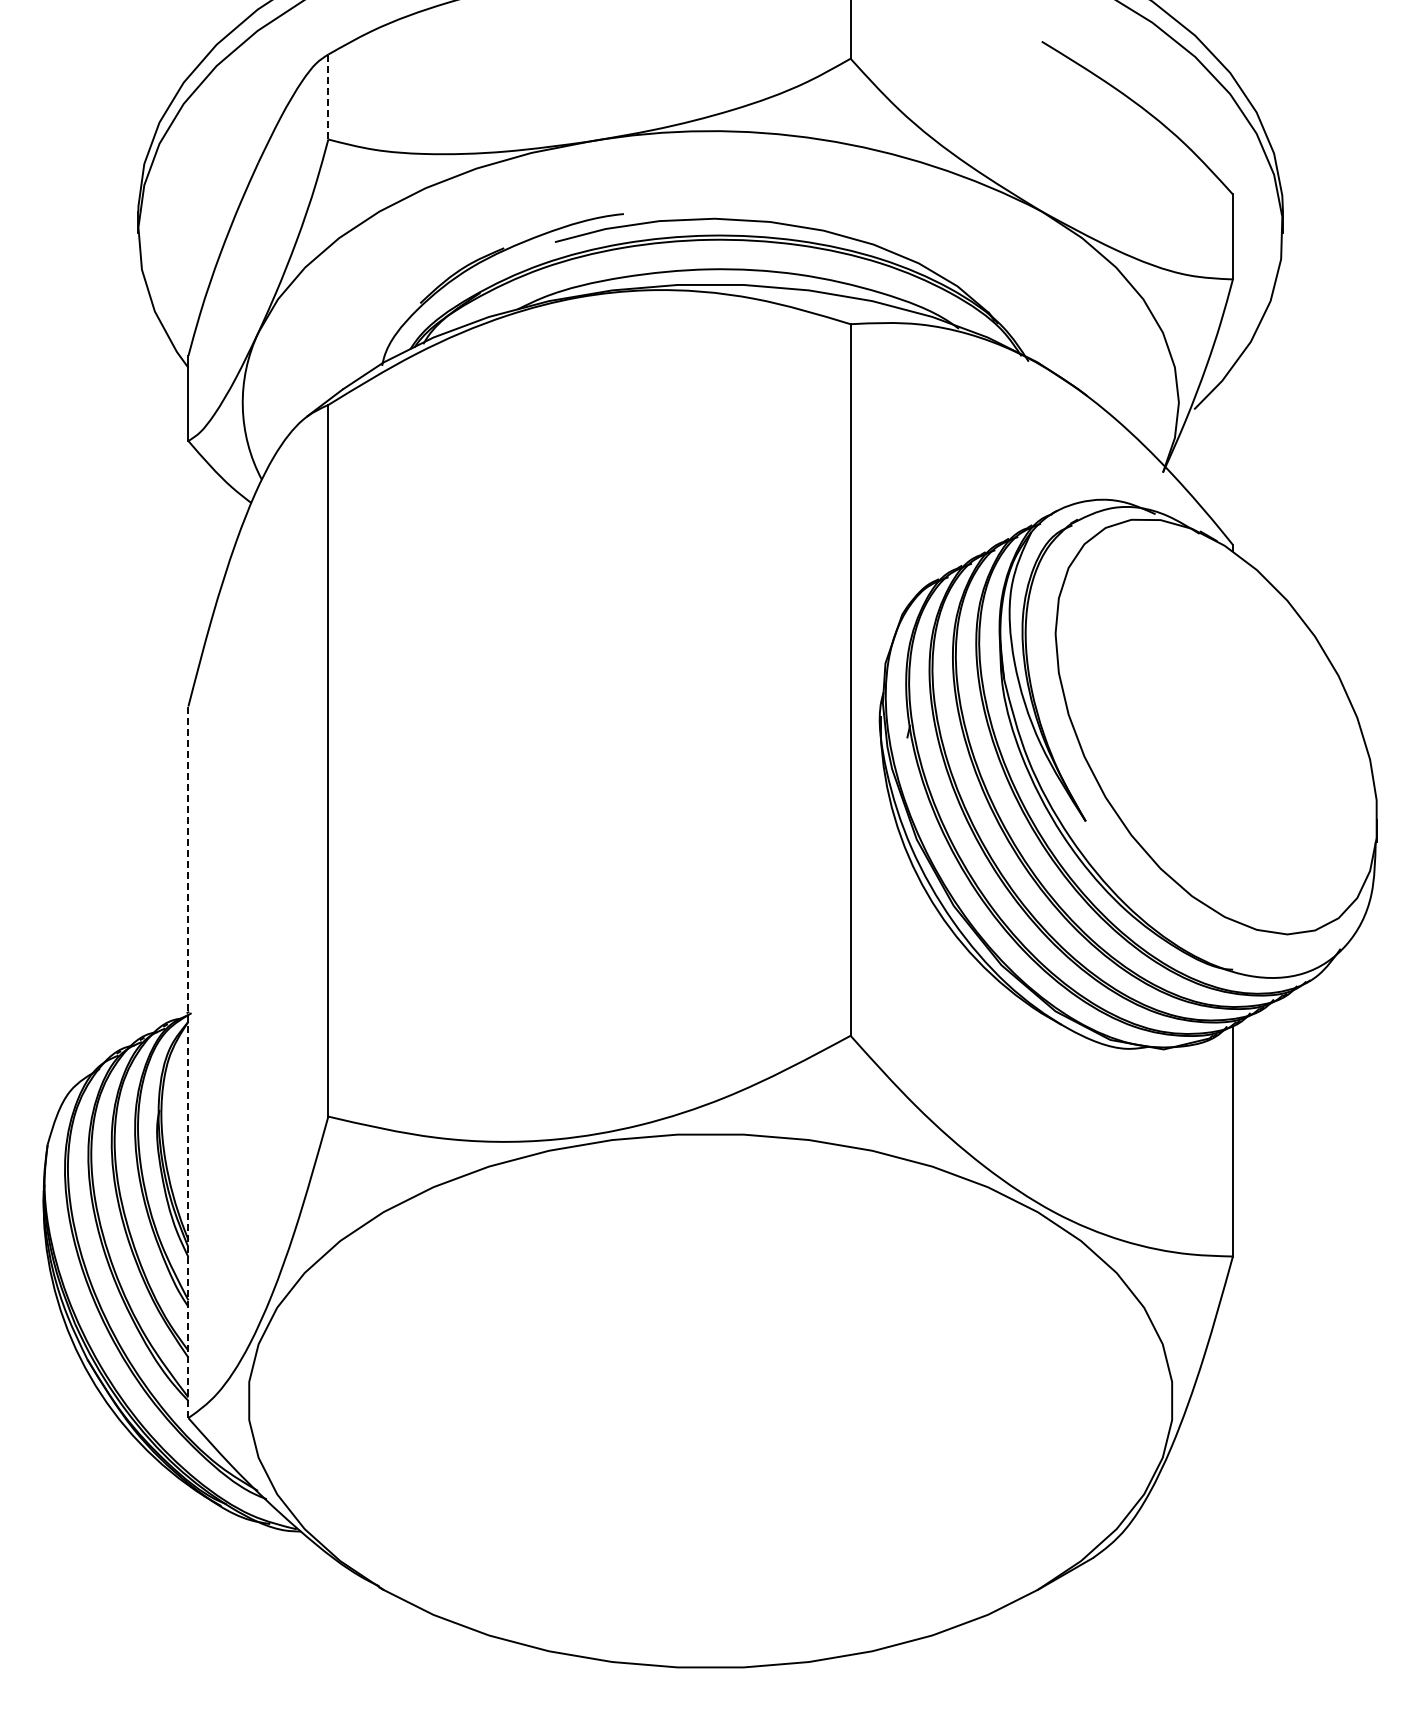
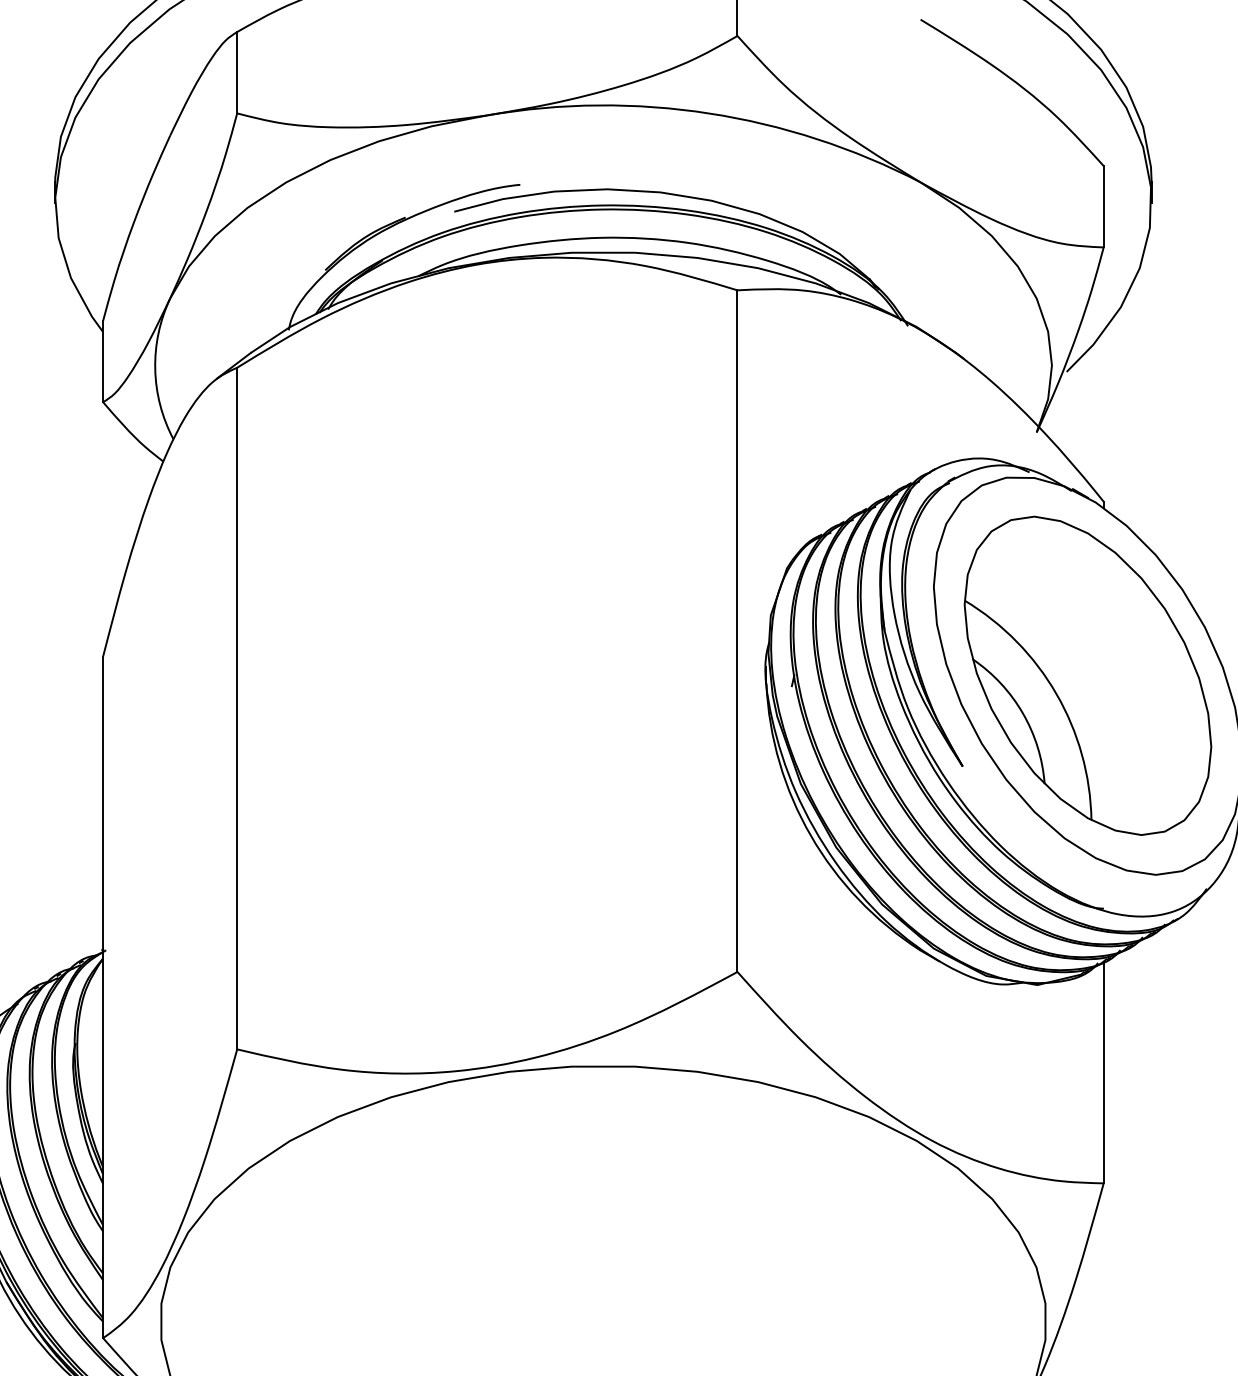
line: (328, 97) -> (237, 73), dashed -> solid
part: (1216, 726) -> (1087, 675), added
line: (188, 1062) -> (103, 997), dashed -> solid

